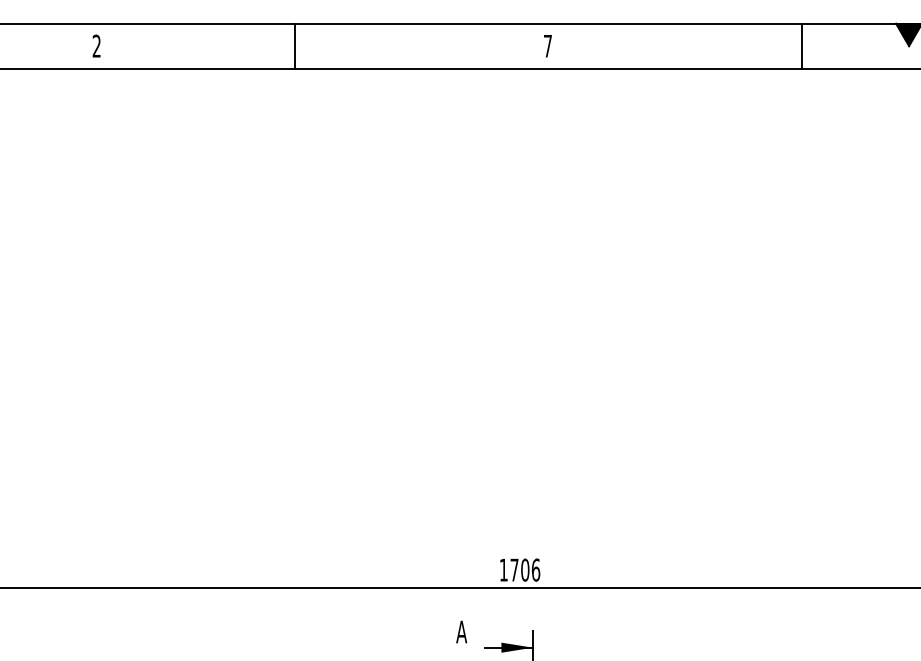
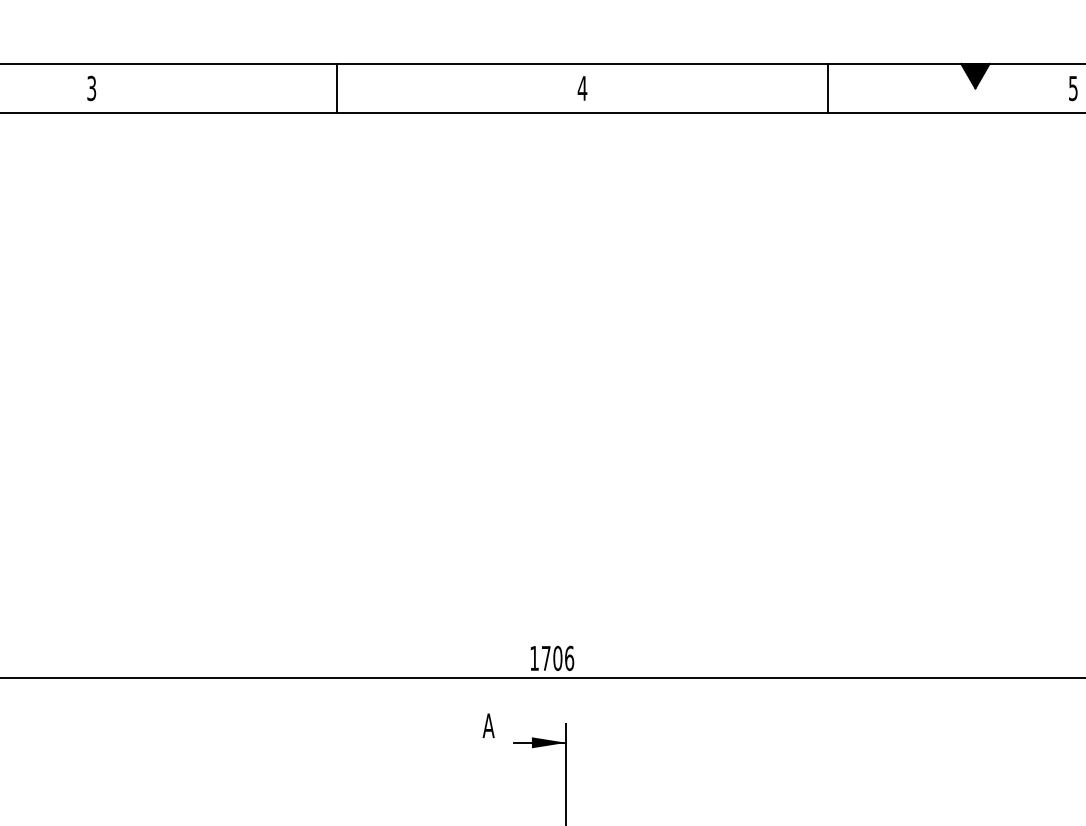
line: (295, 45) -> (337, 87), moved
line: (802, 45) -> (828, 87), moved
text: (96, 46) -> (91, 88), 2 -> 3
text: (547, 46) -> (582, 88), 7 -> 4

